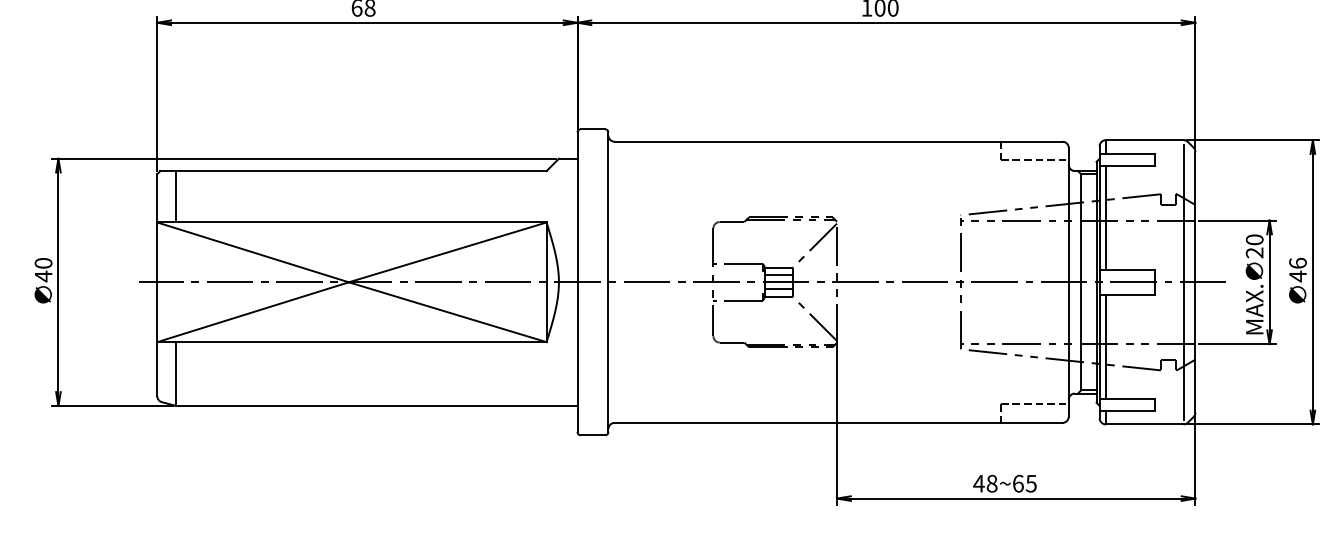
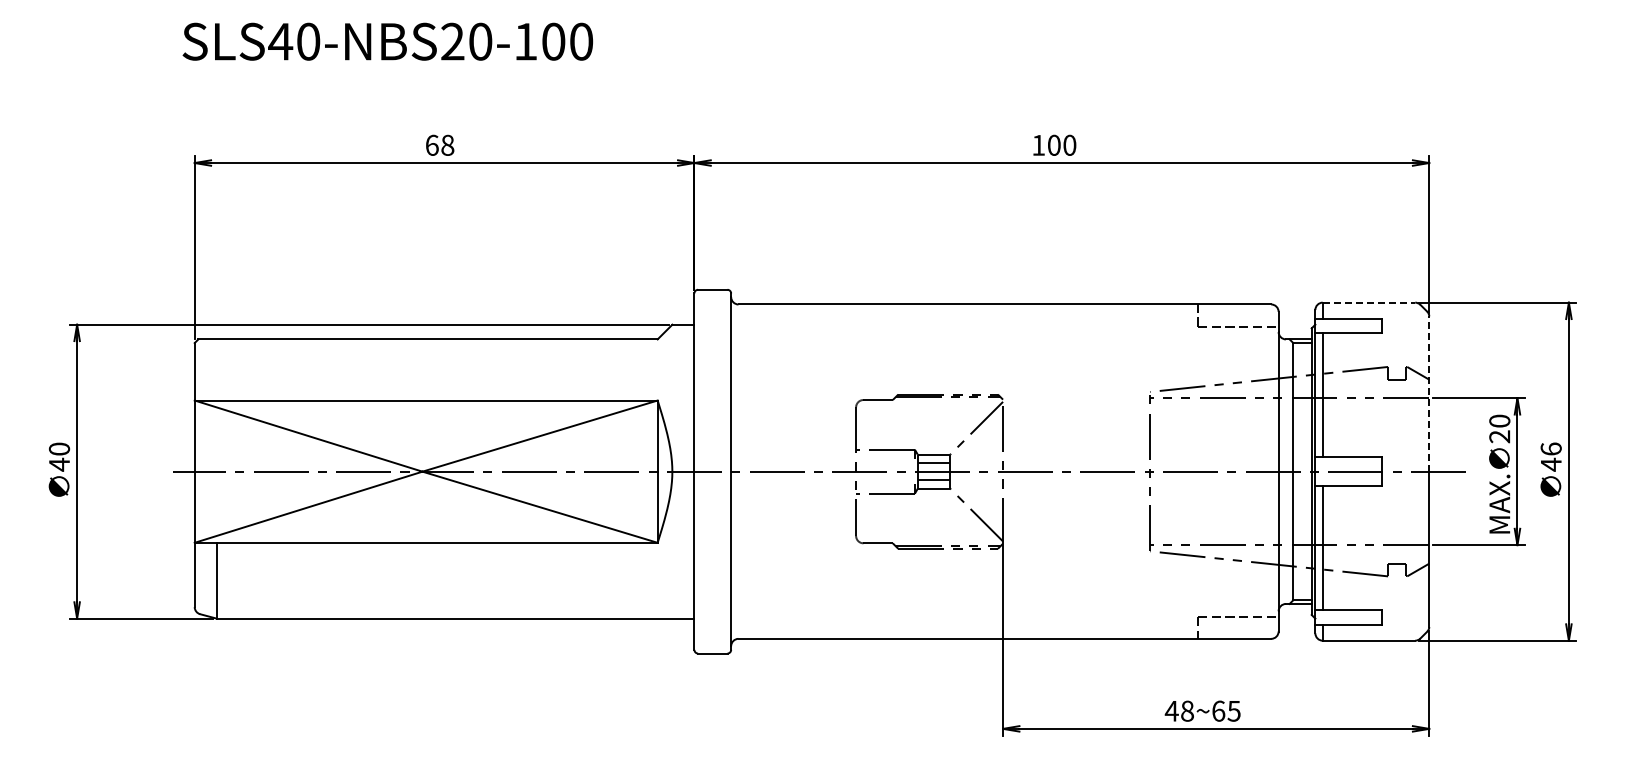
line: (1145, 140) -> (1369, 302), solid -> dashed
line: (175, 196) -> (216, 369), removed
line: (1195, 217) -> (1429, 394), solid -> dashed
line: (1183, 282) -> (1415, 471), removed

